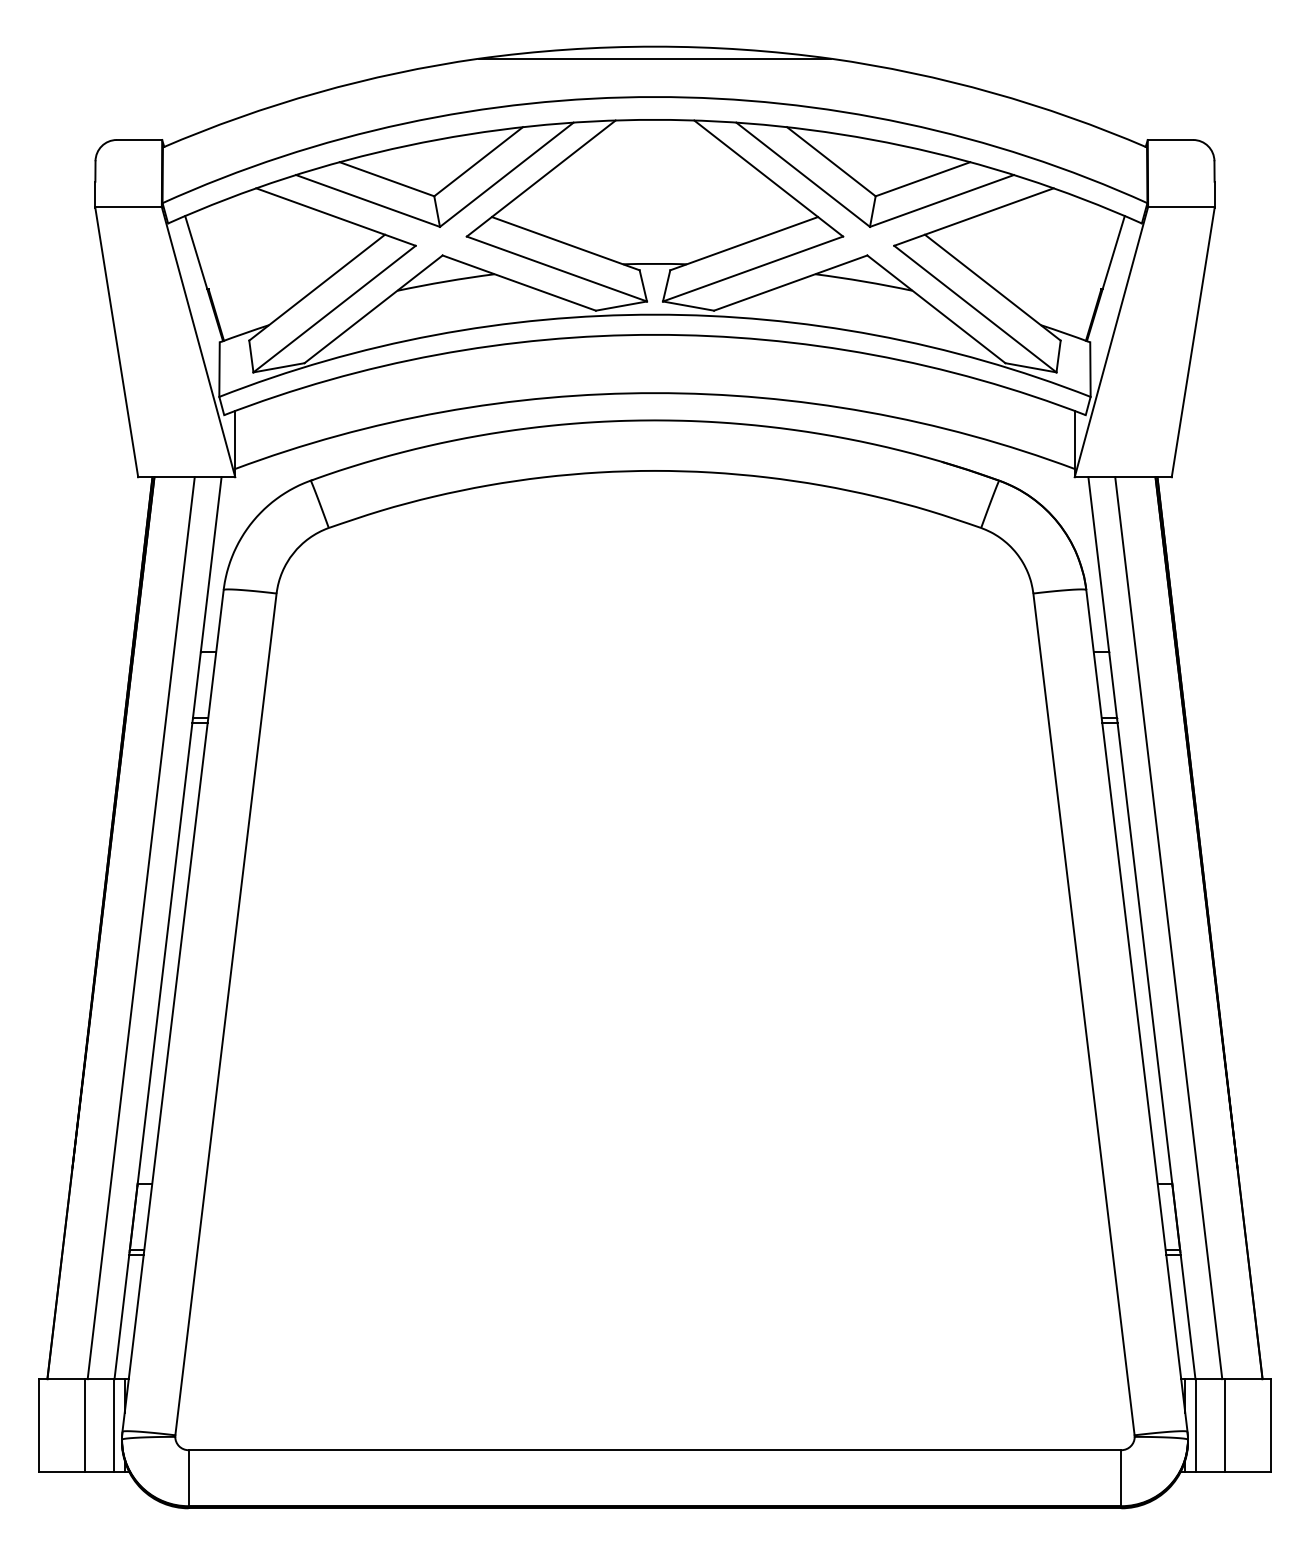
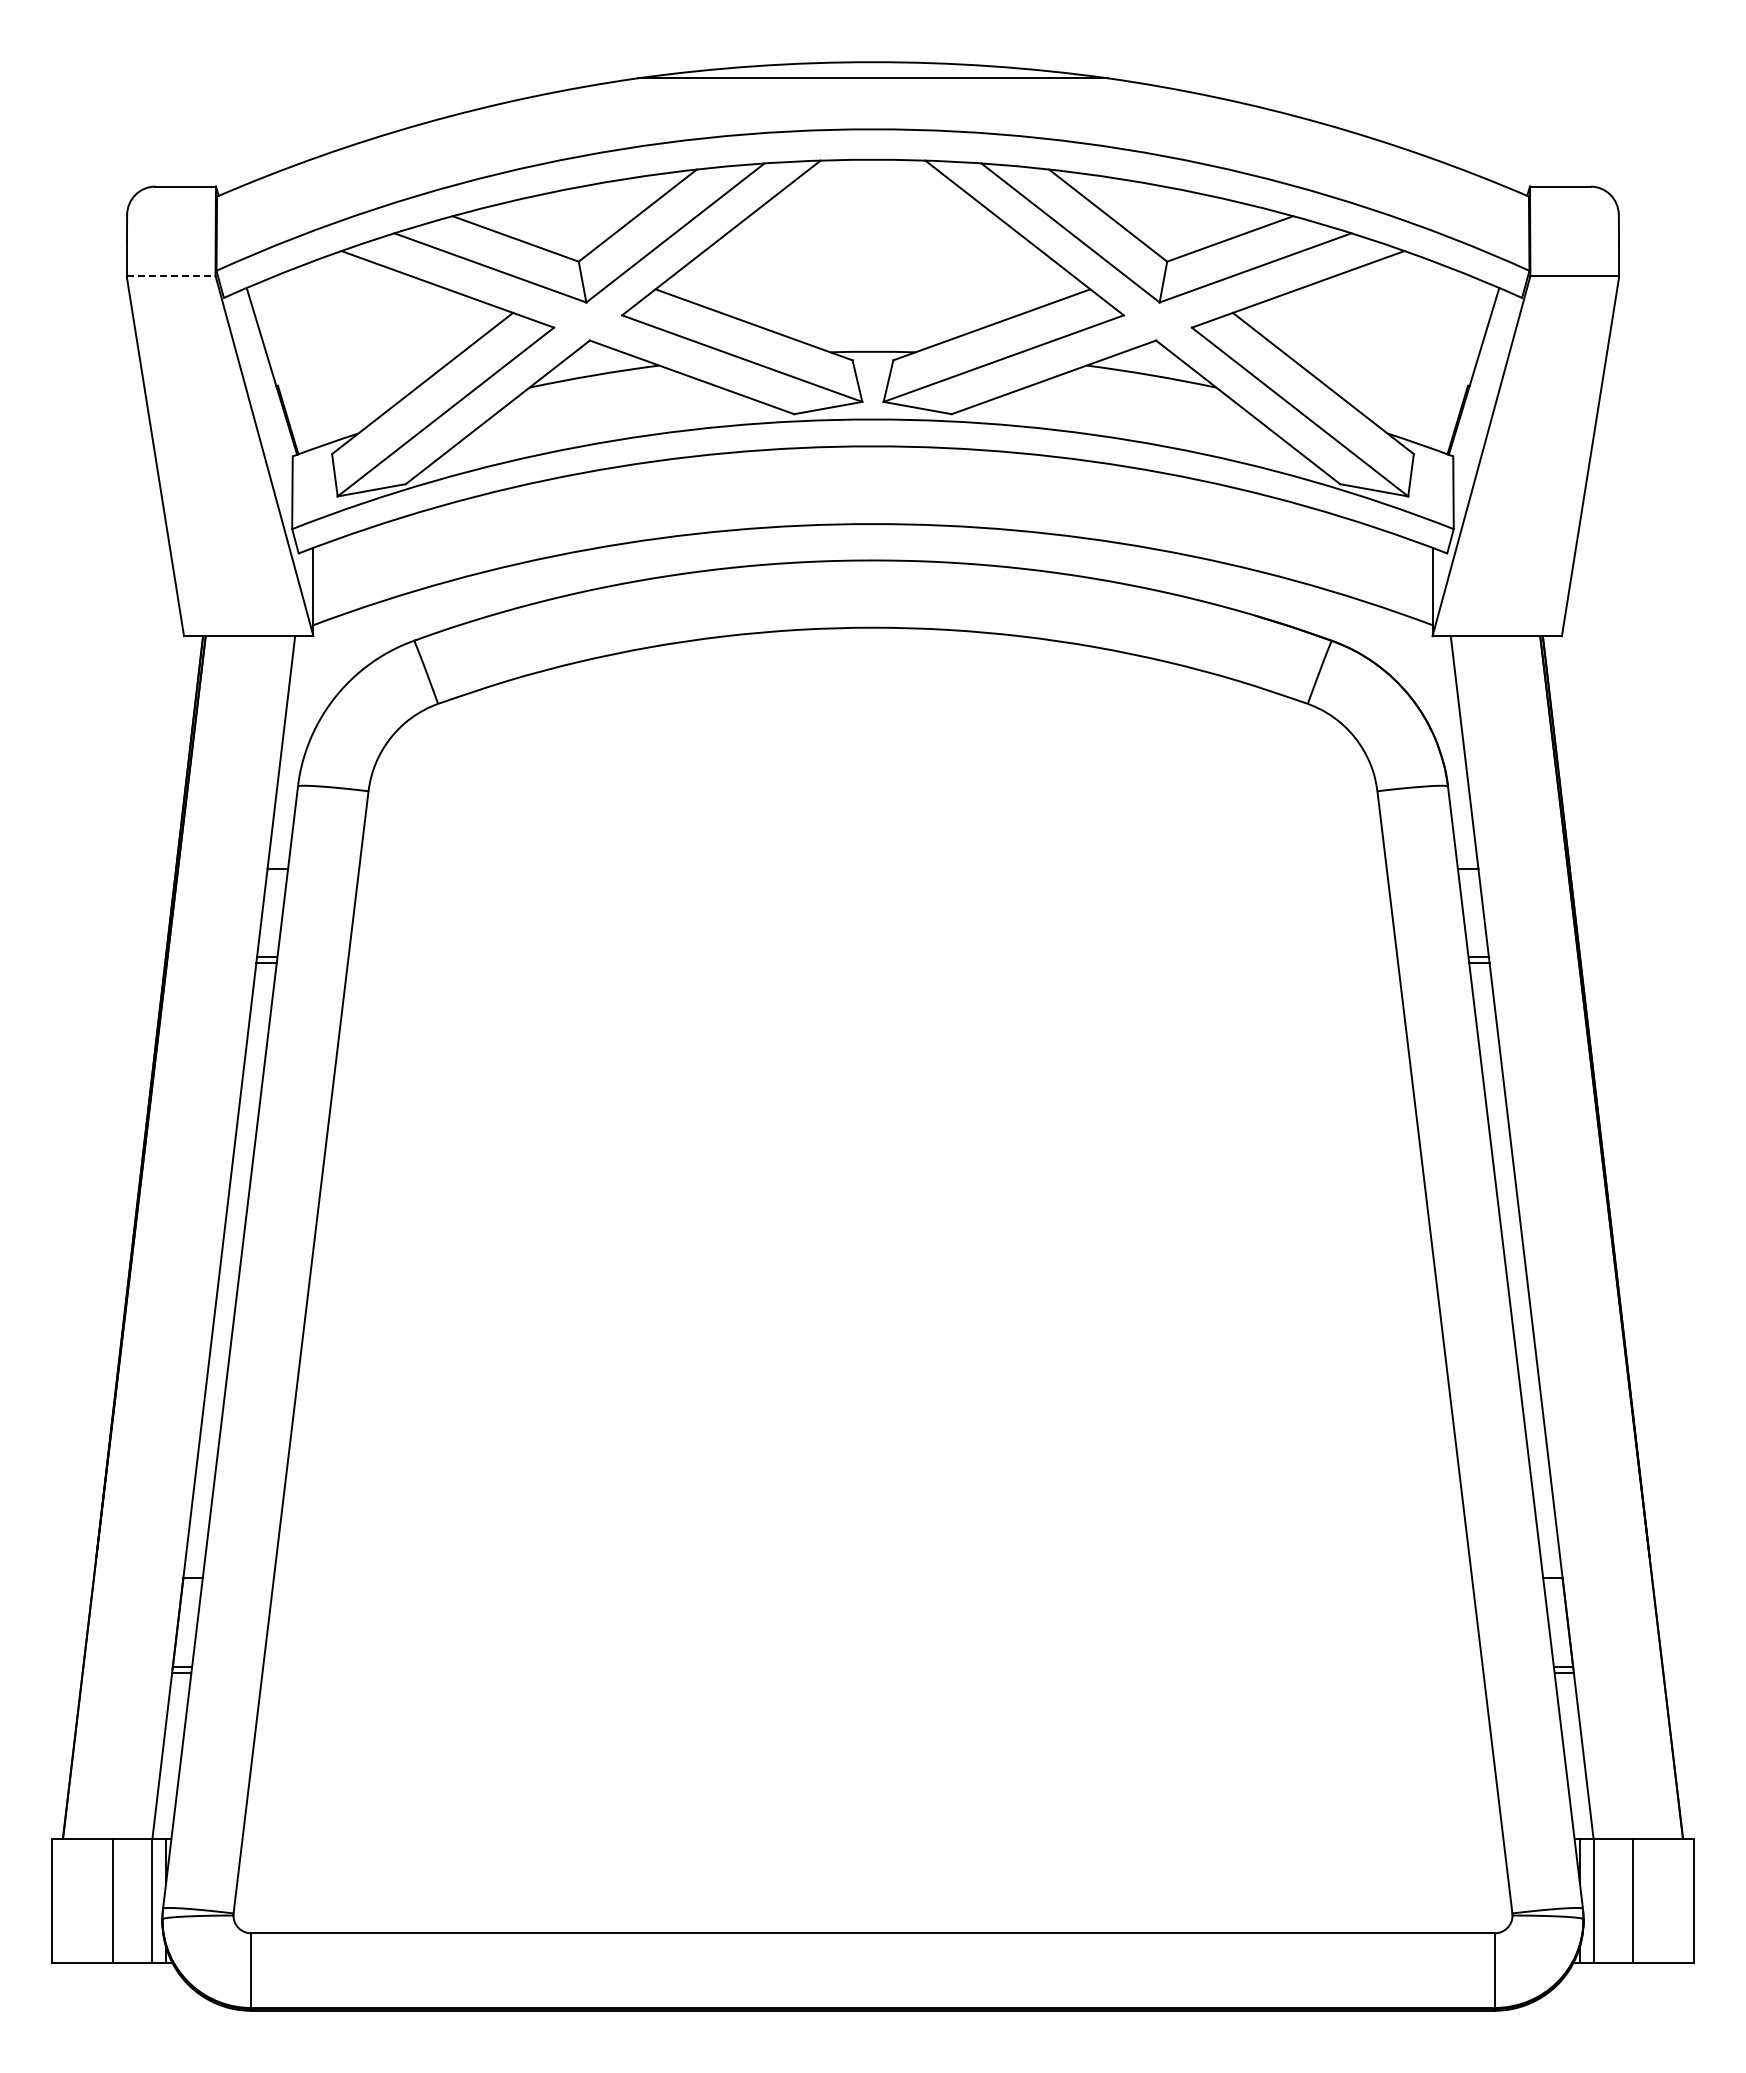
line: (128, 207) -> (171, 276), solid -> dashed
line: (140, 928) -> (187, 1237), removed
line: (1168, 928) -> (1557, 1237), removed

